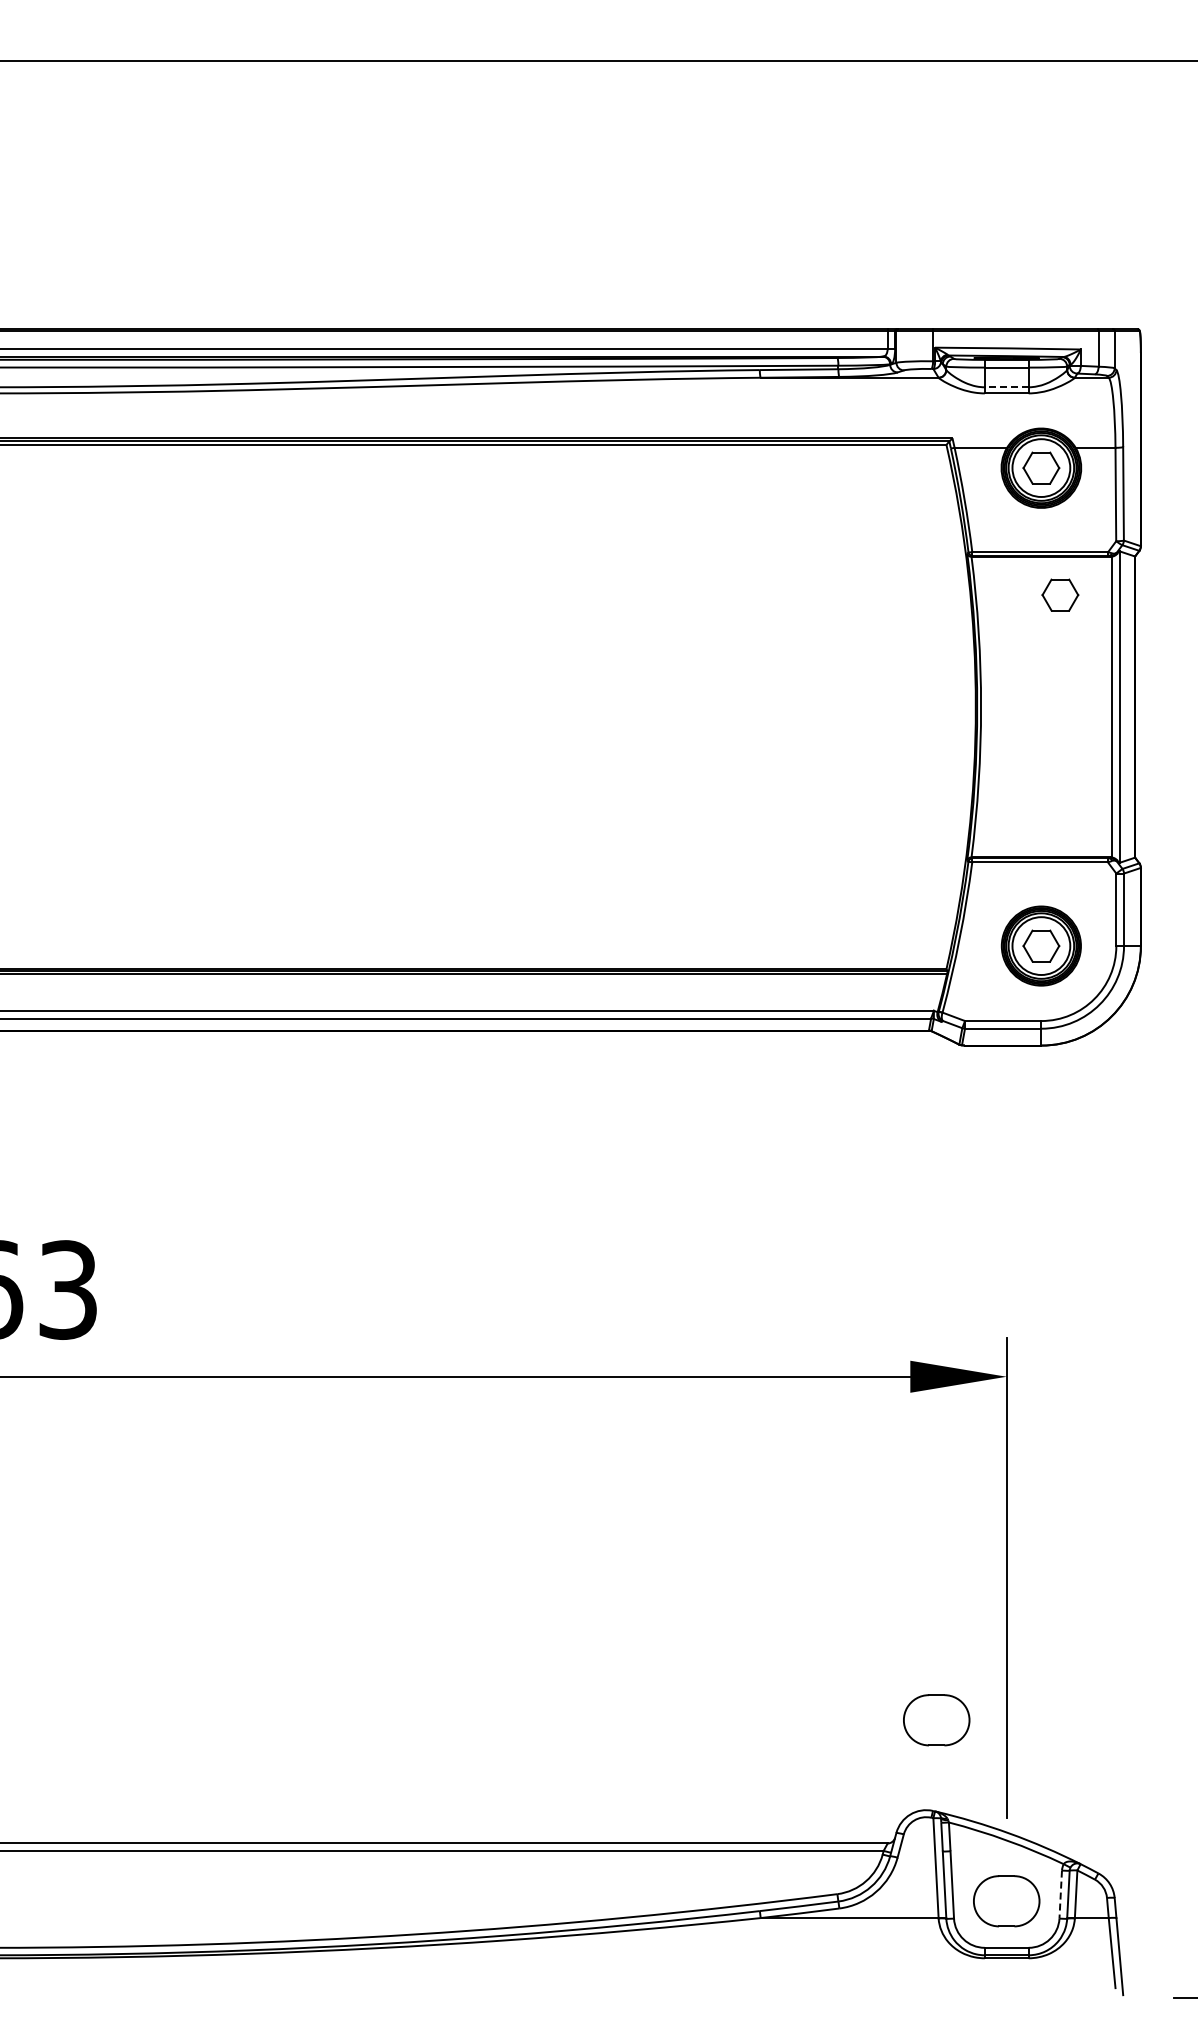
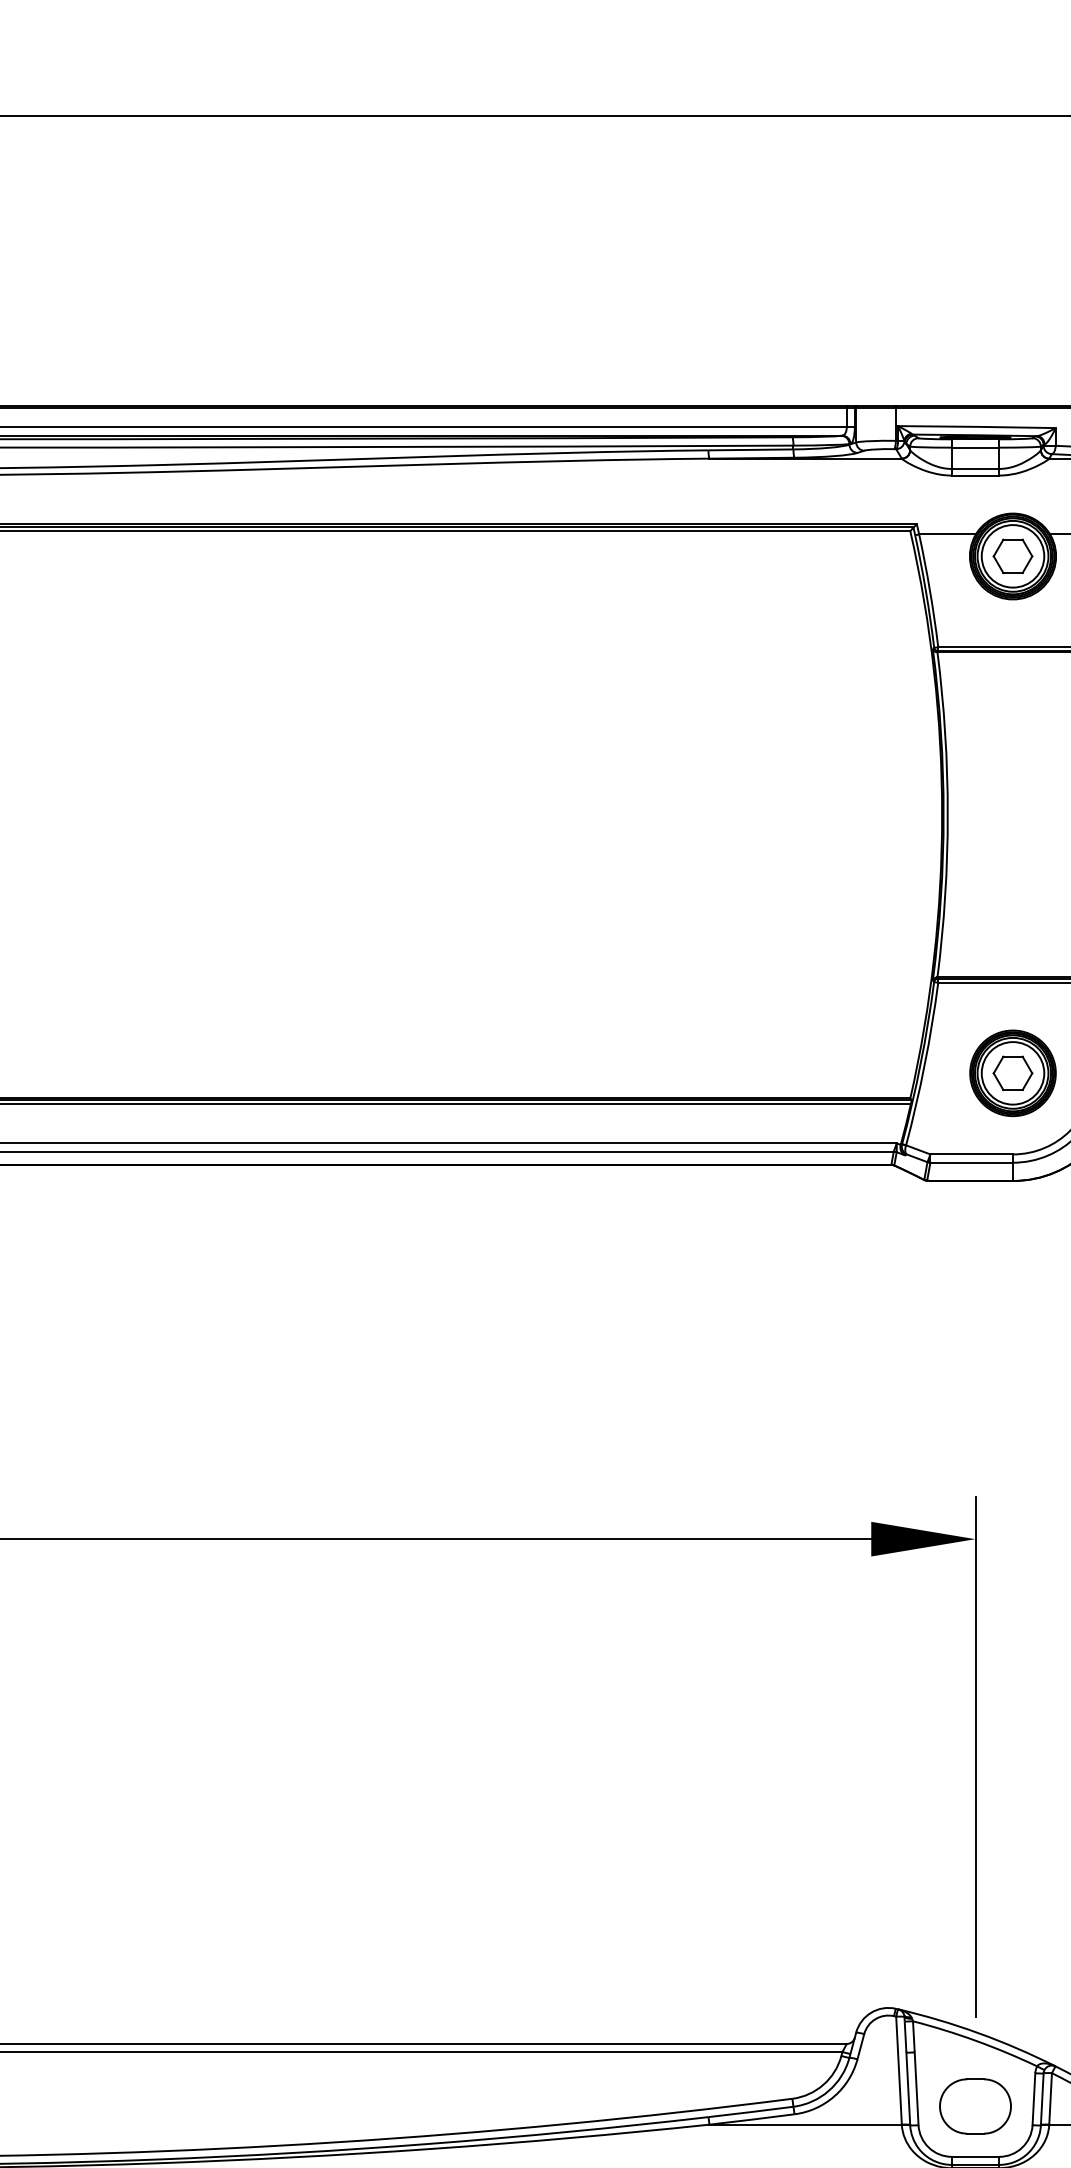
line: (1006, 387) -> (975, 469), dashed -> solid
part: (1060, 594) -> (1033, 693), removed
part: (936, 1720) -> (899, 1910), removed
line: (1060, 1895) -> (1033, 2100), dashed -> solid

